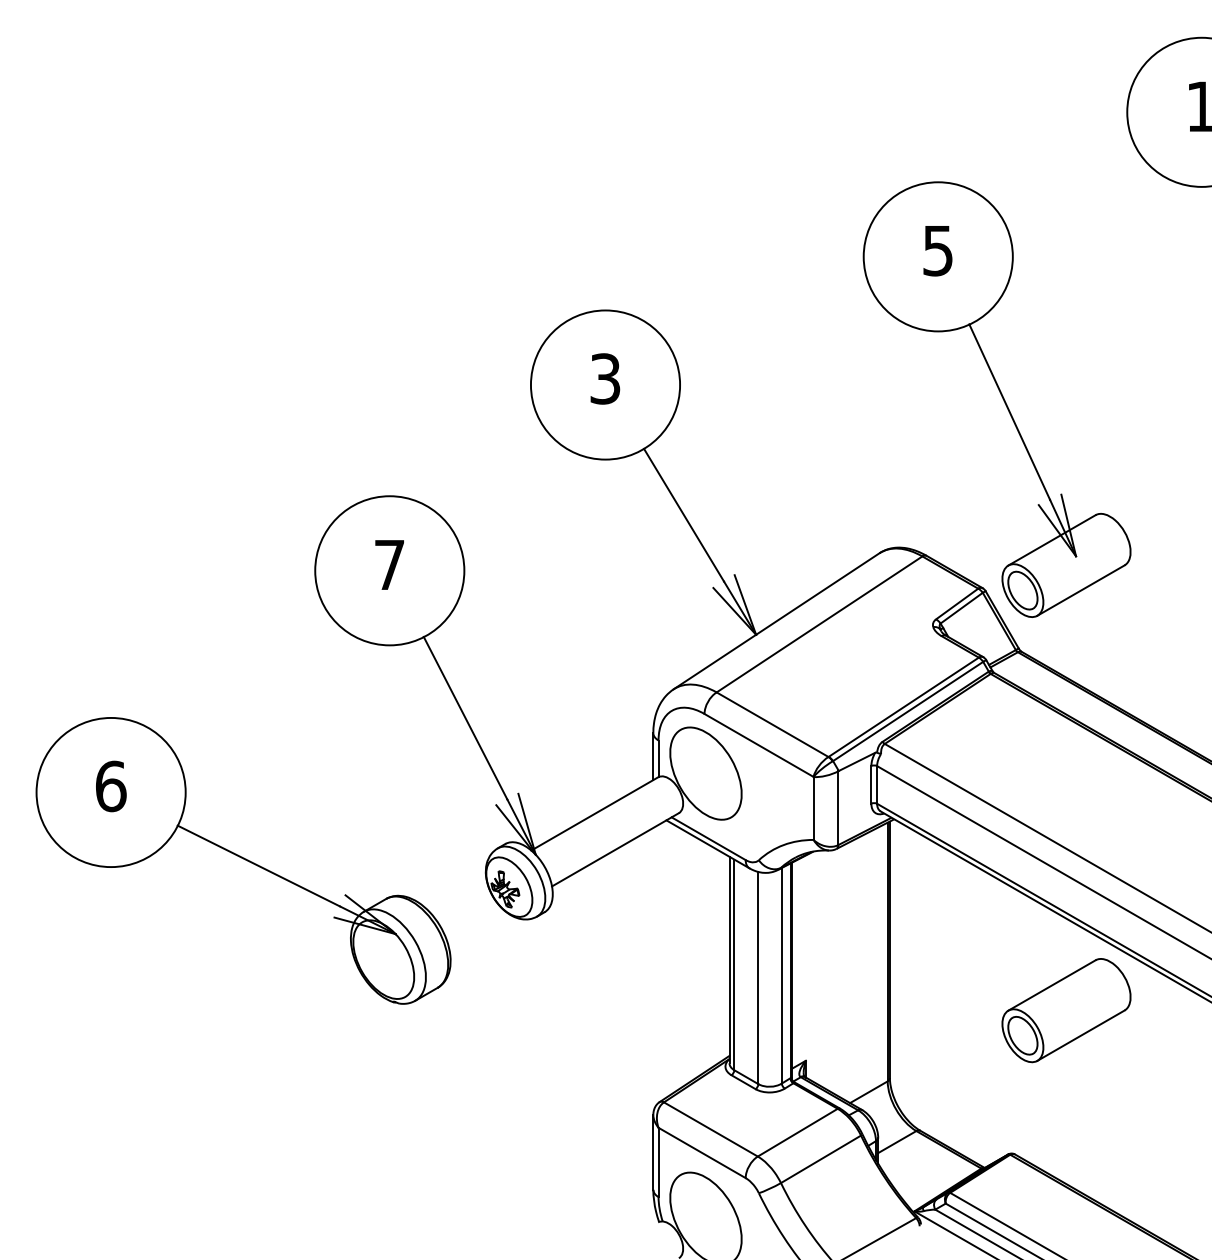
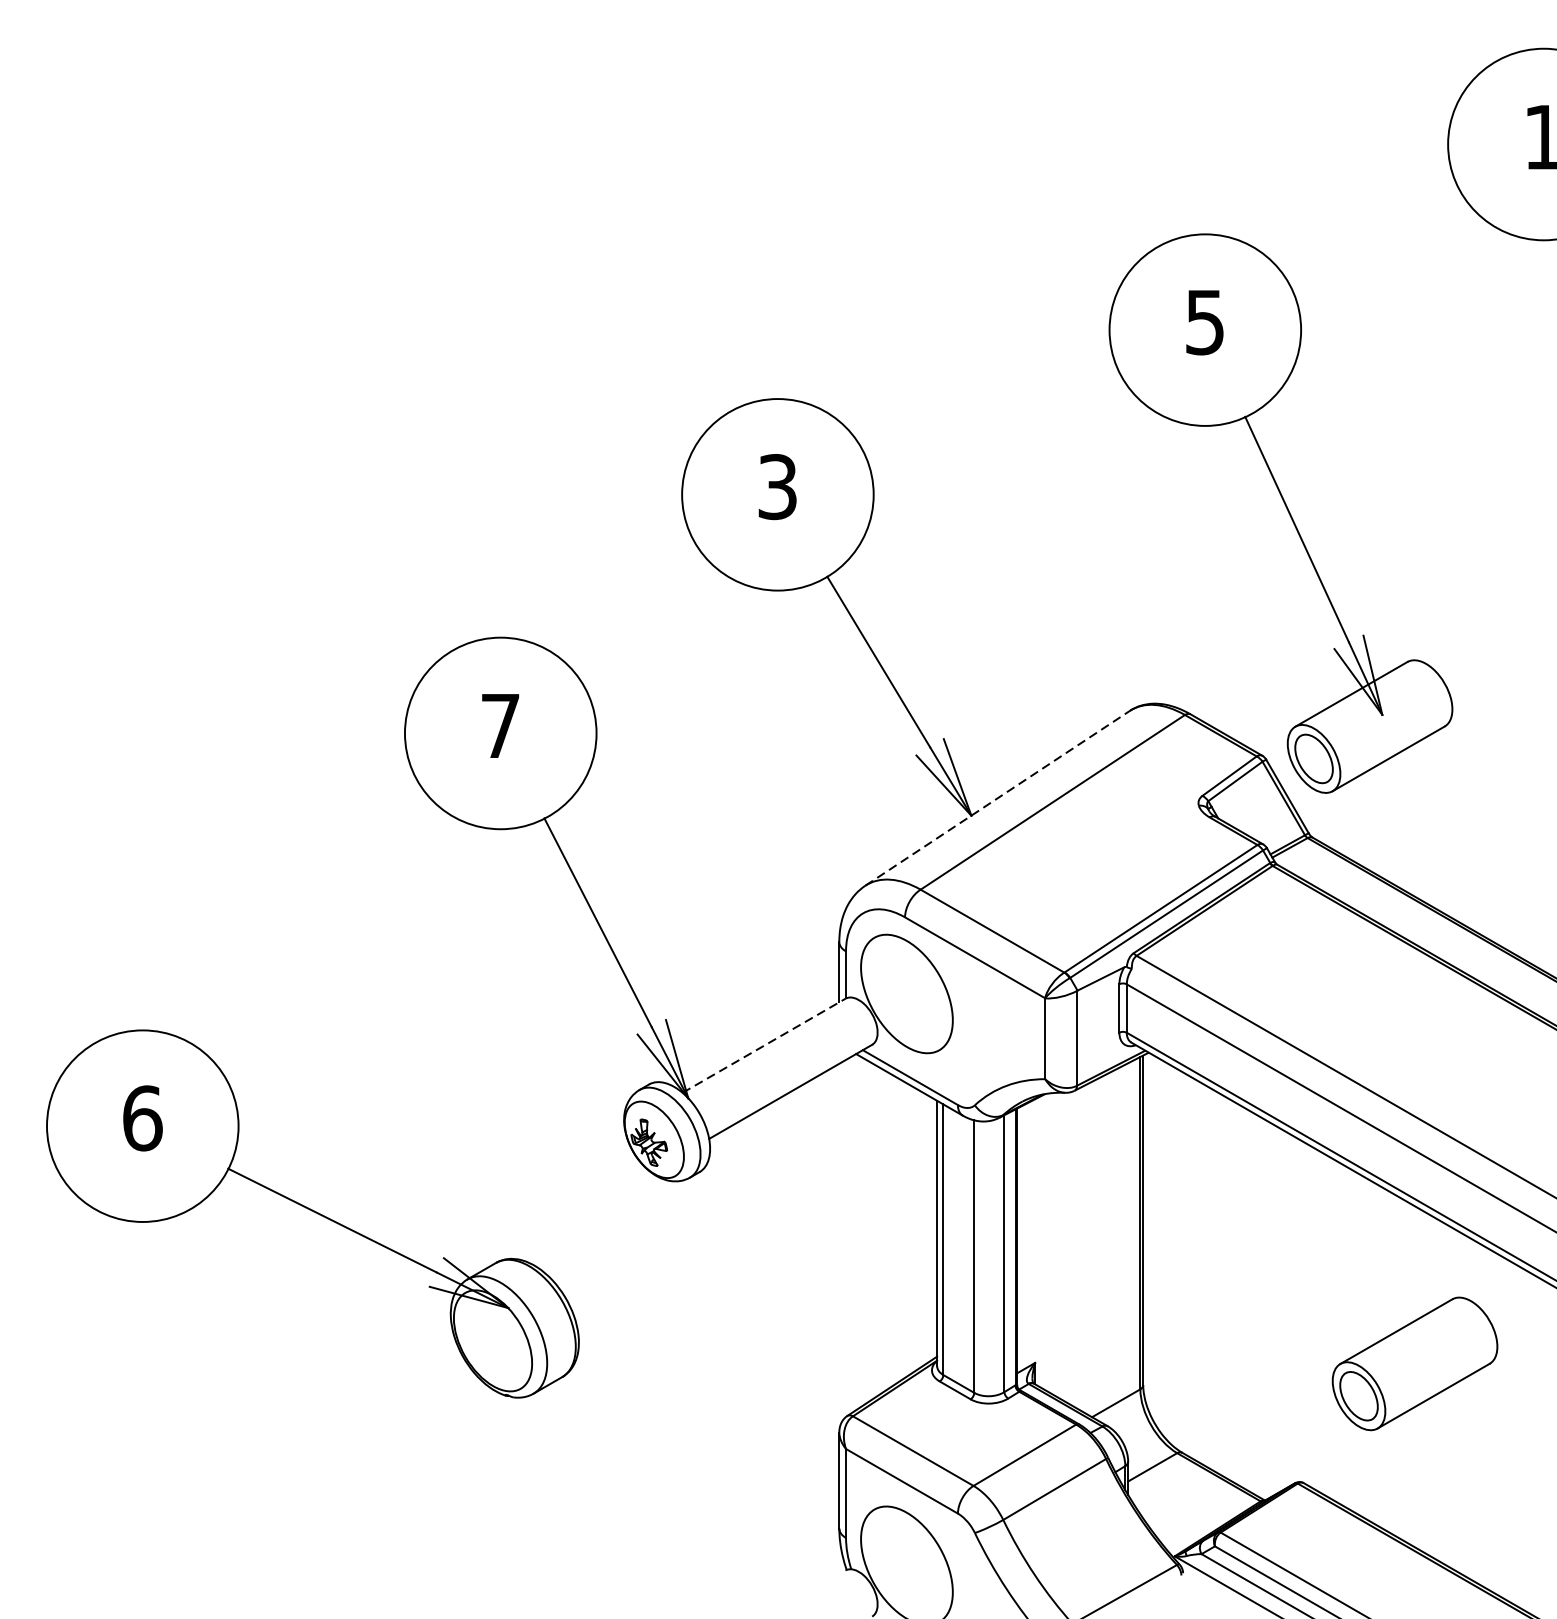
line: (777, 621) -> (998, 798), solid -> dashed
line: (595, 813) -> (765, 1045), solid -> dashed
part: (243, 860) -> (312, 1213), moved
part: (1066, 1010) -> (1415, 1363), moved

